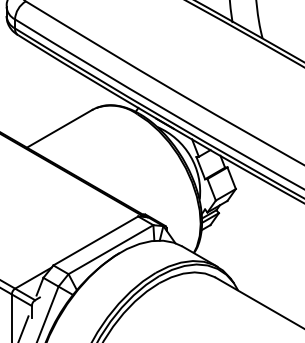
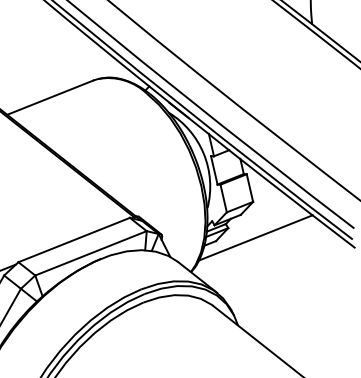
line: (241, 217) -> (254, 237), added

